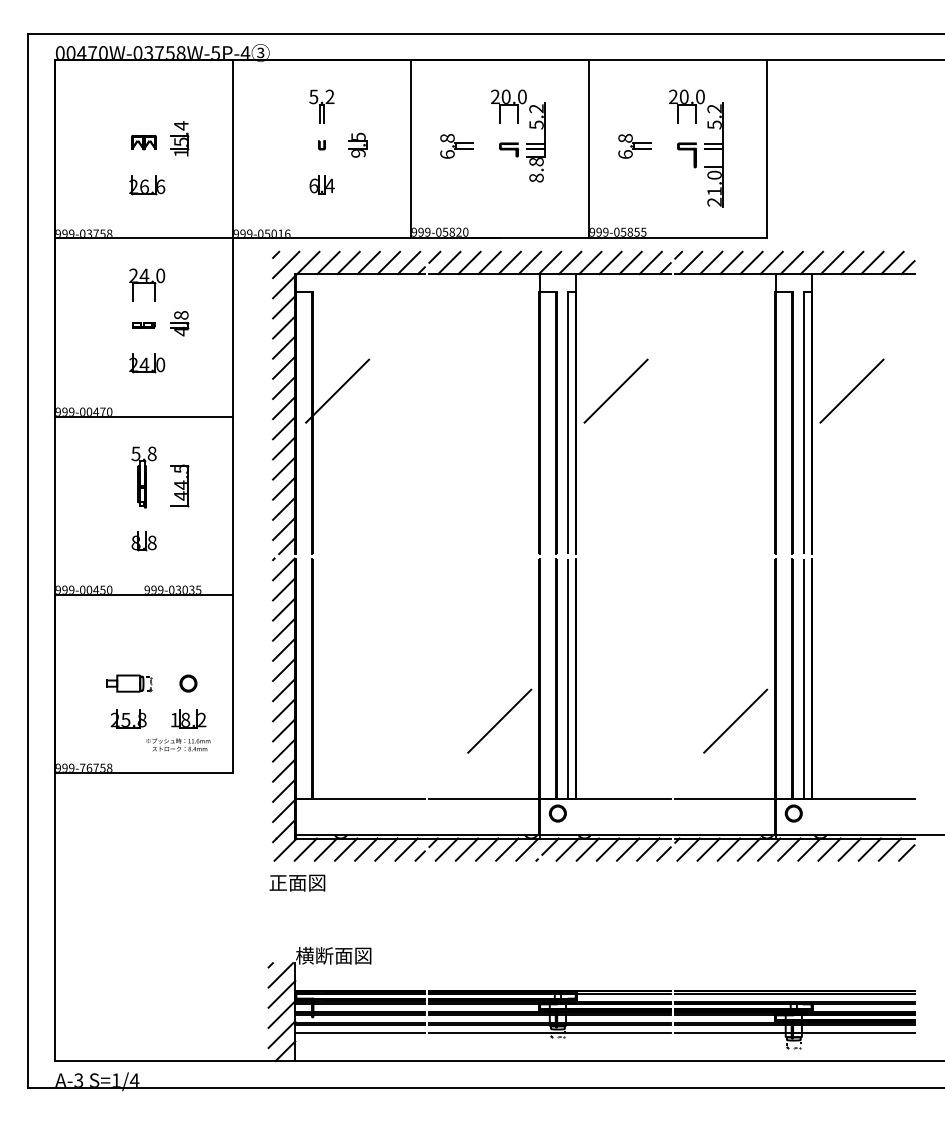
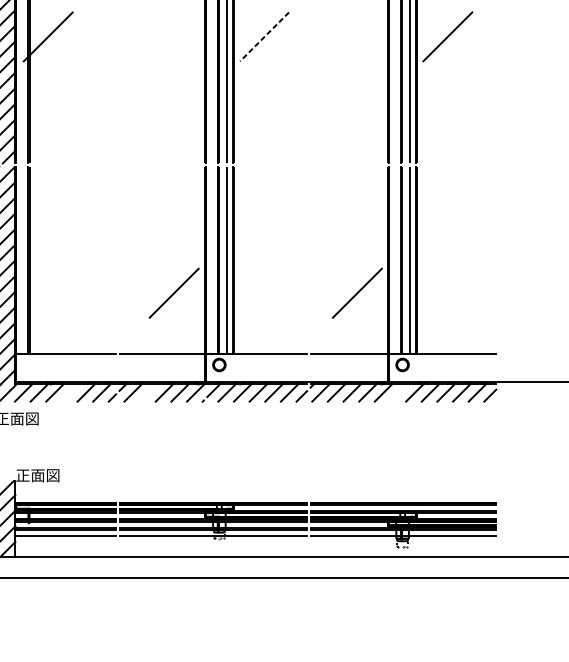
line: (616, 391) -> (264, 37), solid -> dashed
line: (366, 849) -> (70, 392), removed
line: (466, 849) -> (148, 392), removed
line: (789, 849) -> (399, 392), removed
text: (333, 955) -> (45, 475), 横断面図 -> 正面図

